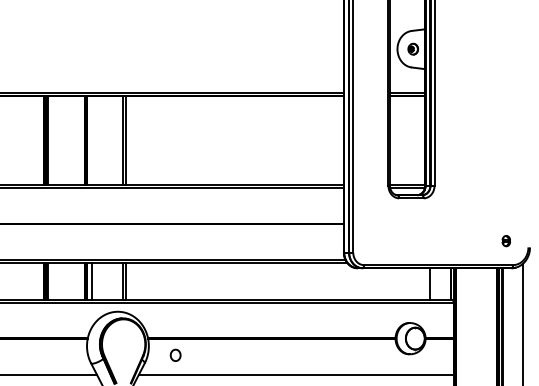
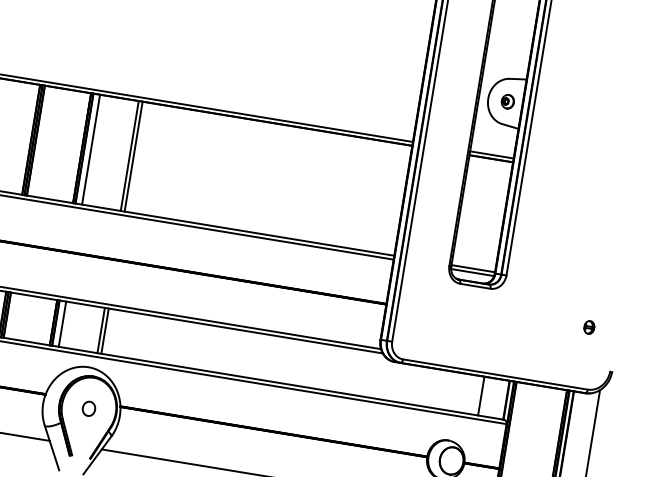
line: (91, 140) -> (90, 149), added
part: (505, 241) -> (588, 327), moved
part: (175, 354) -> (88, 407), moved

